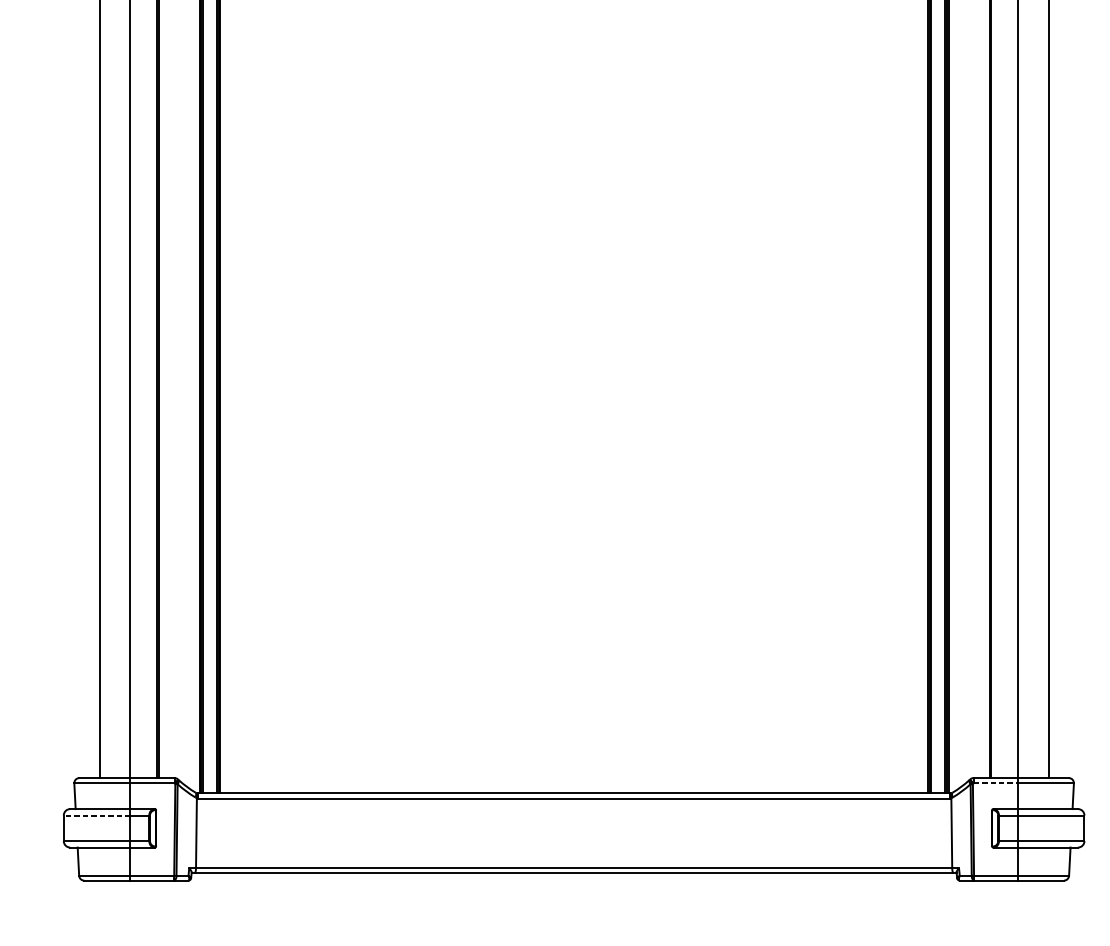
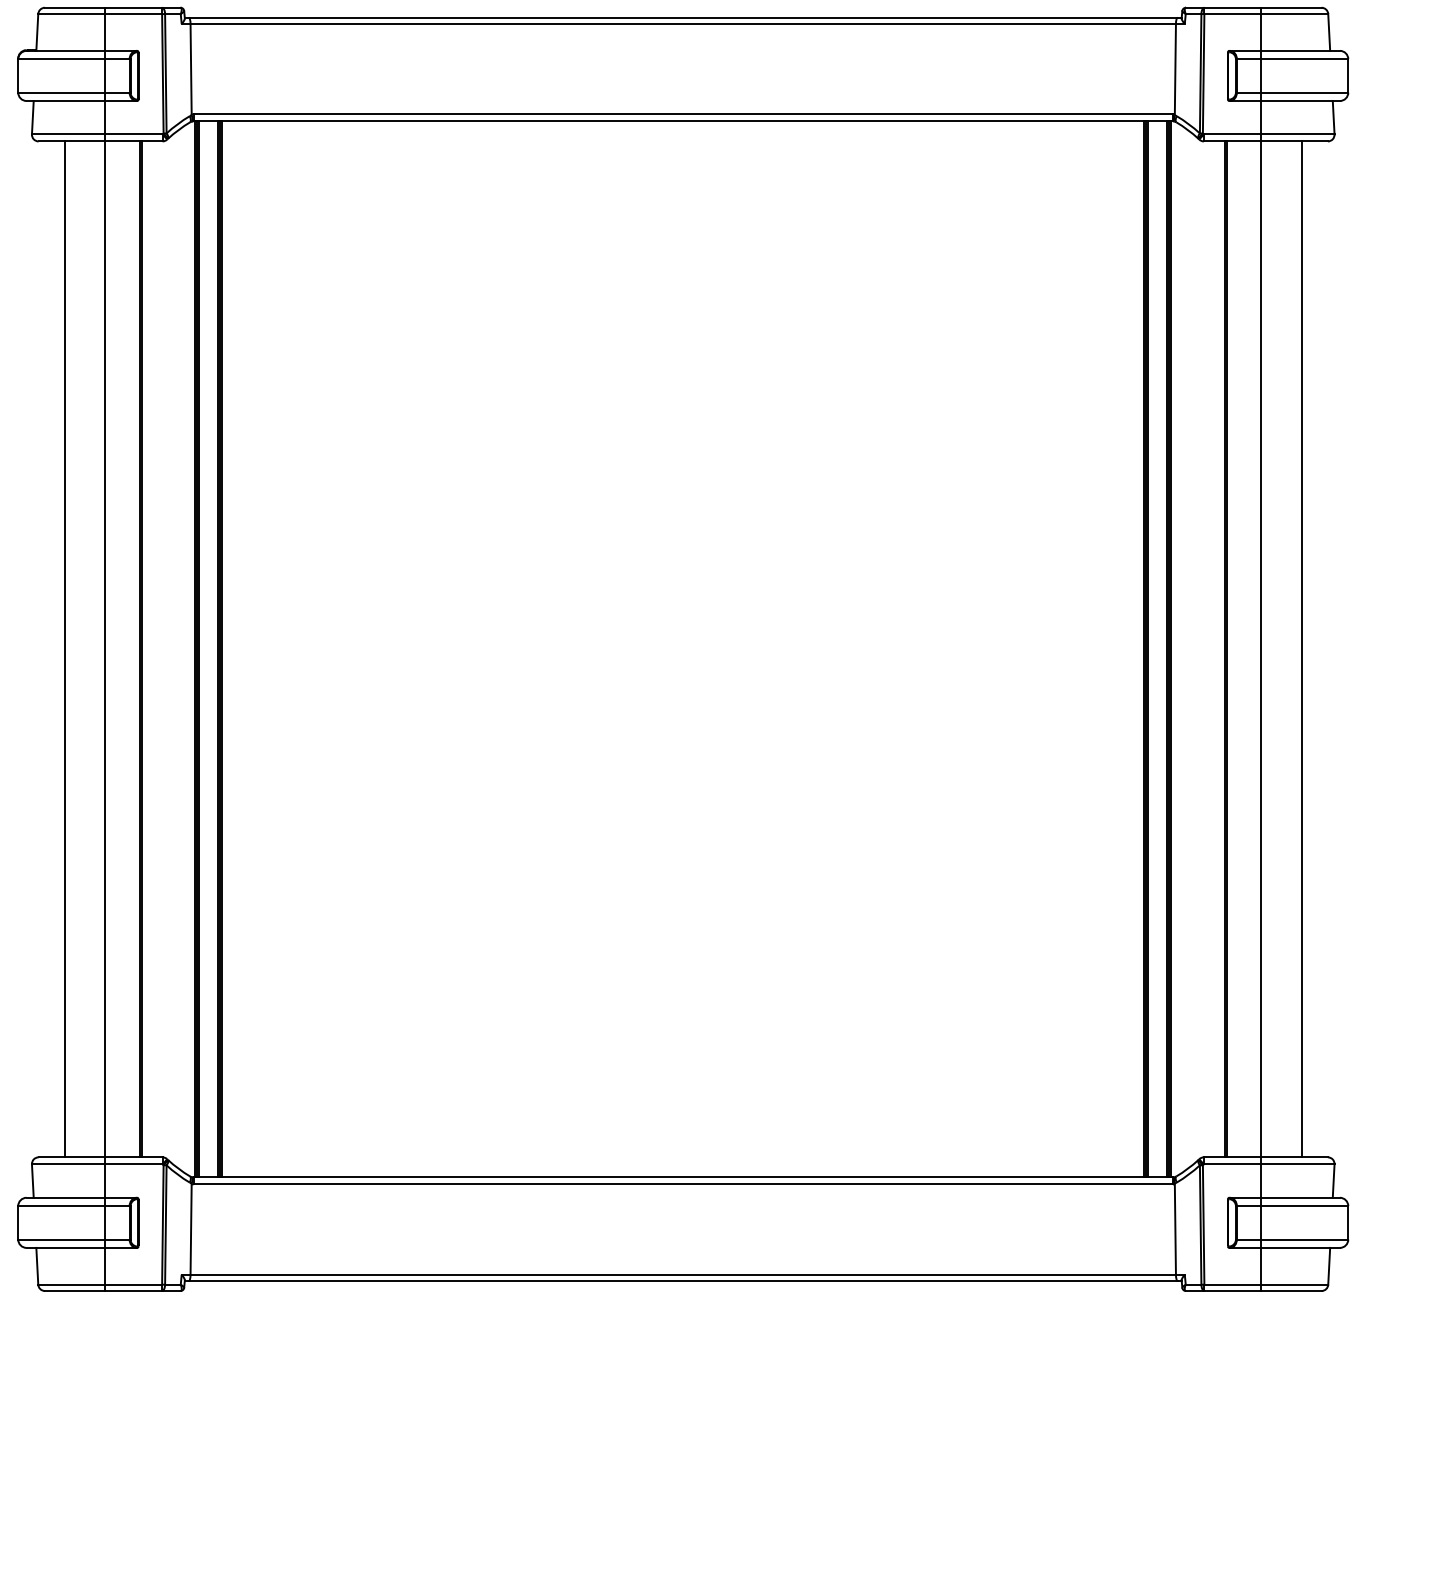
line: (995, 783) -> (1232, 1164), dashed -> solid
line: (96, 815) -> (61, 1206), dashed -> solid

